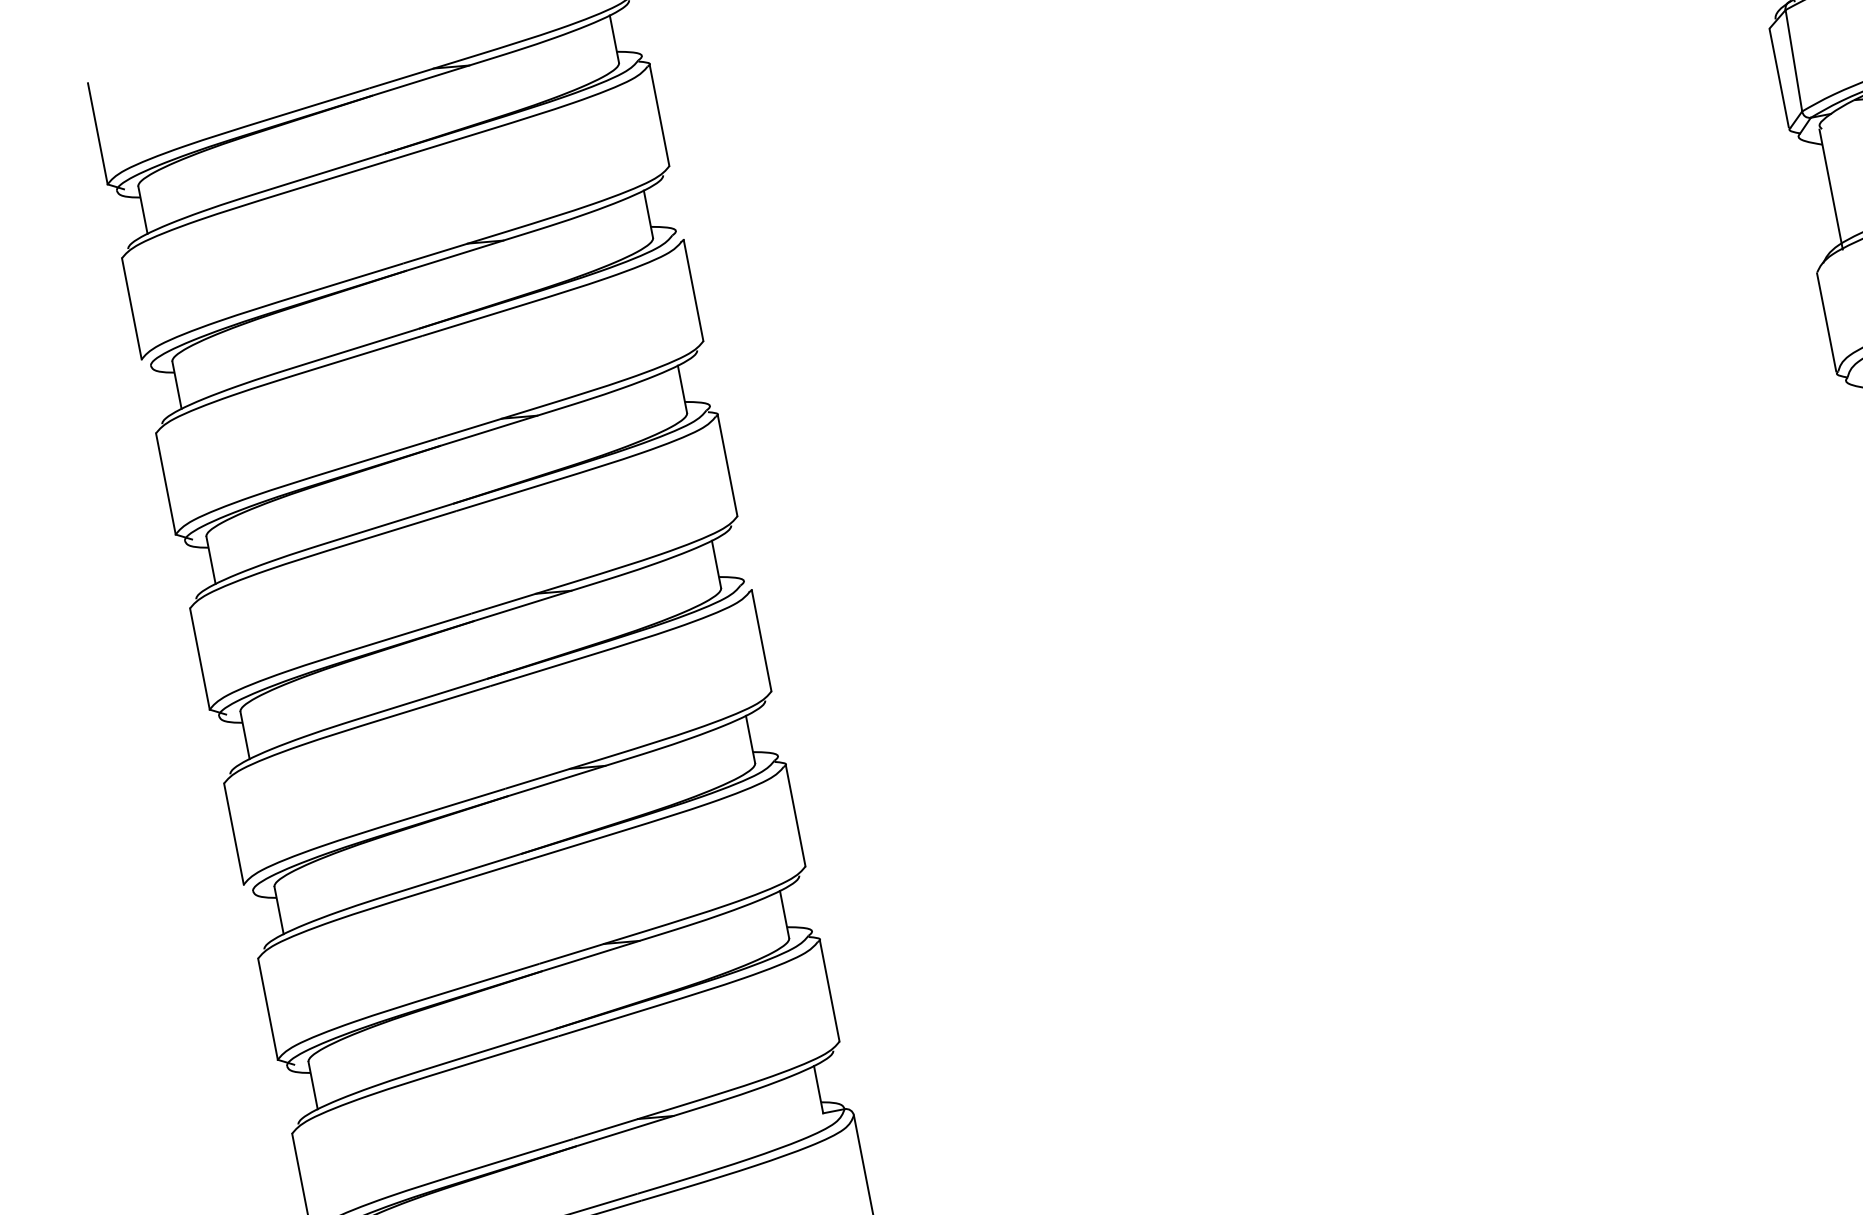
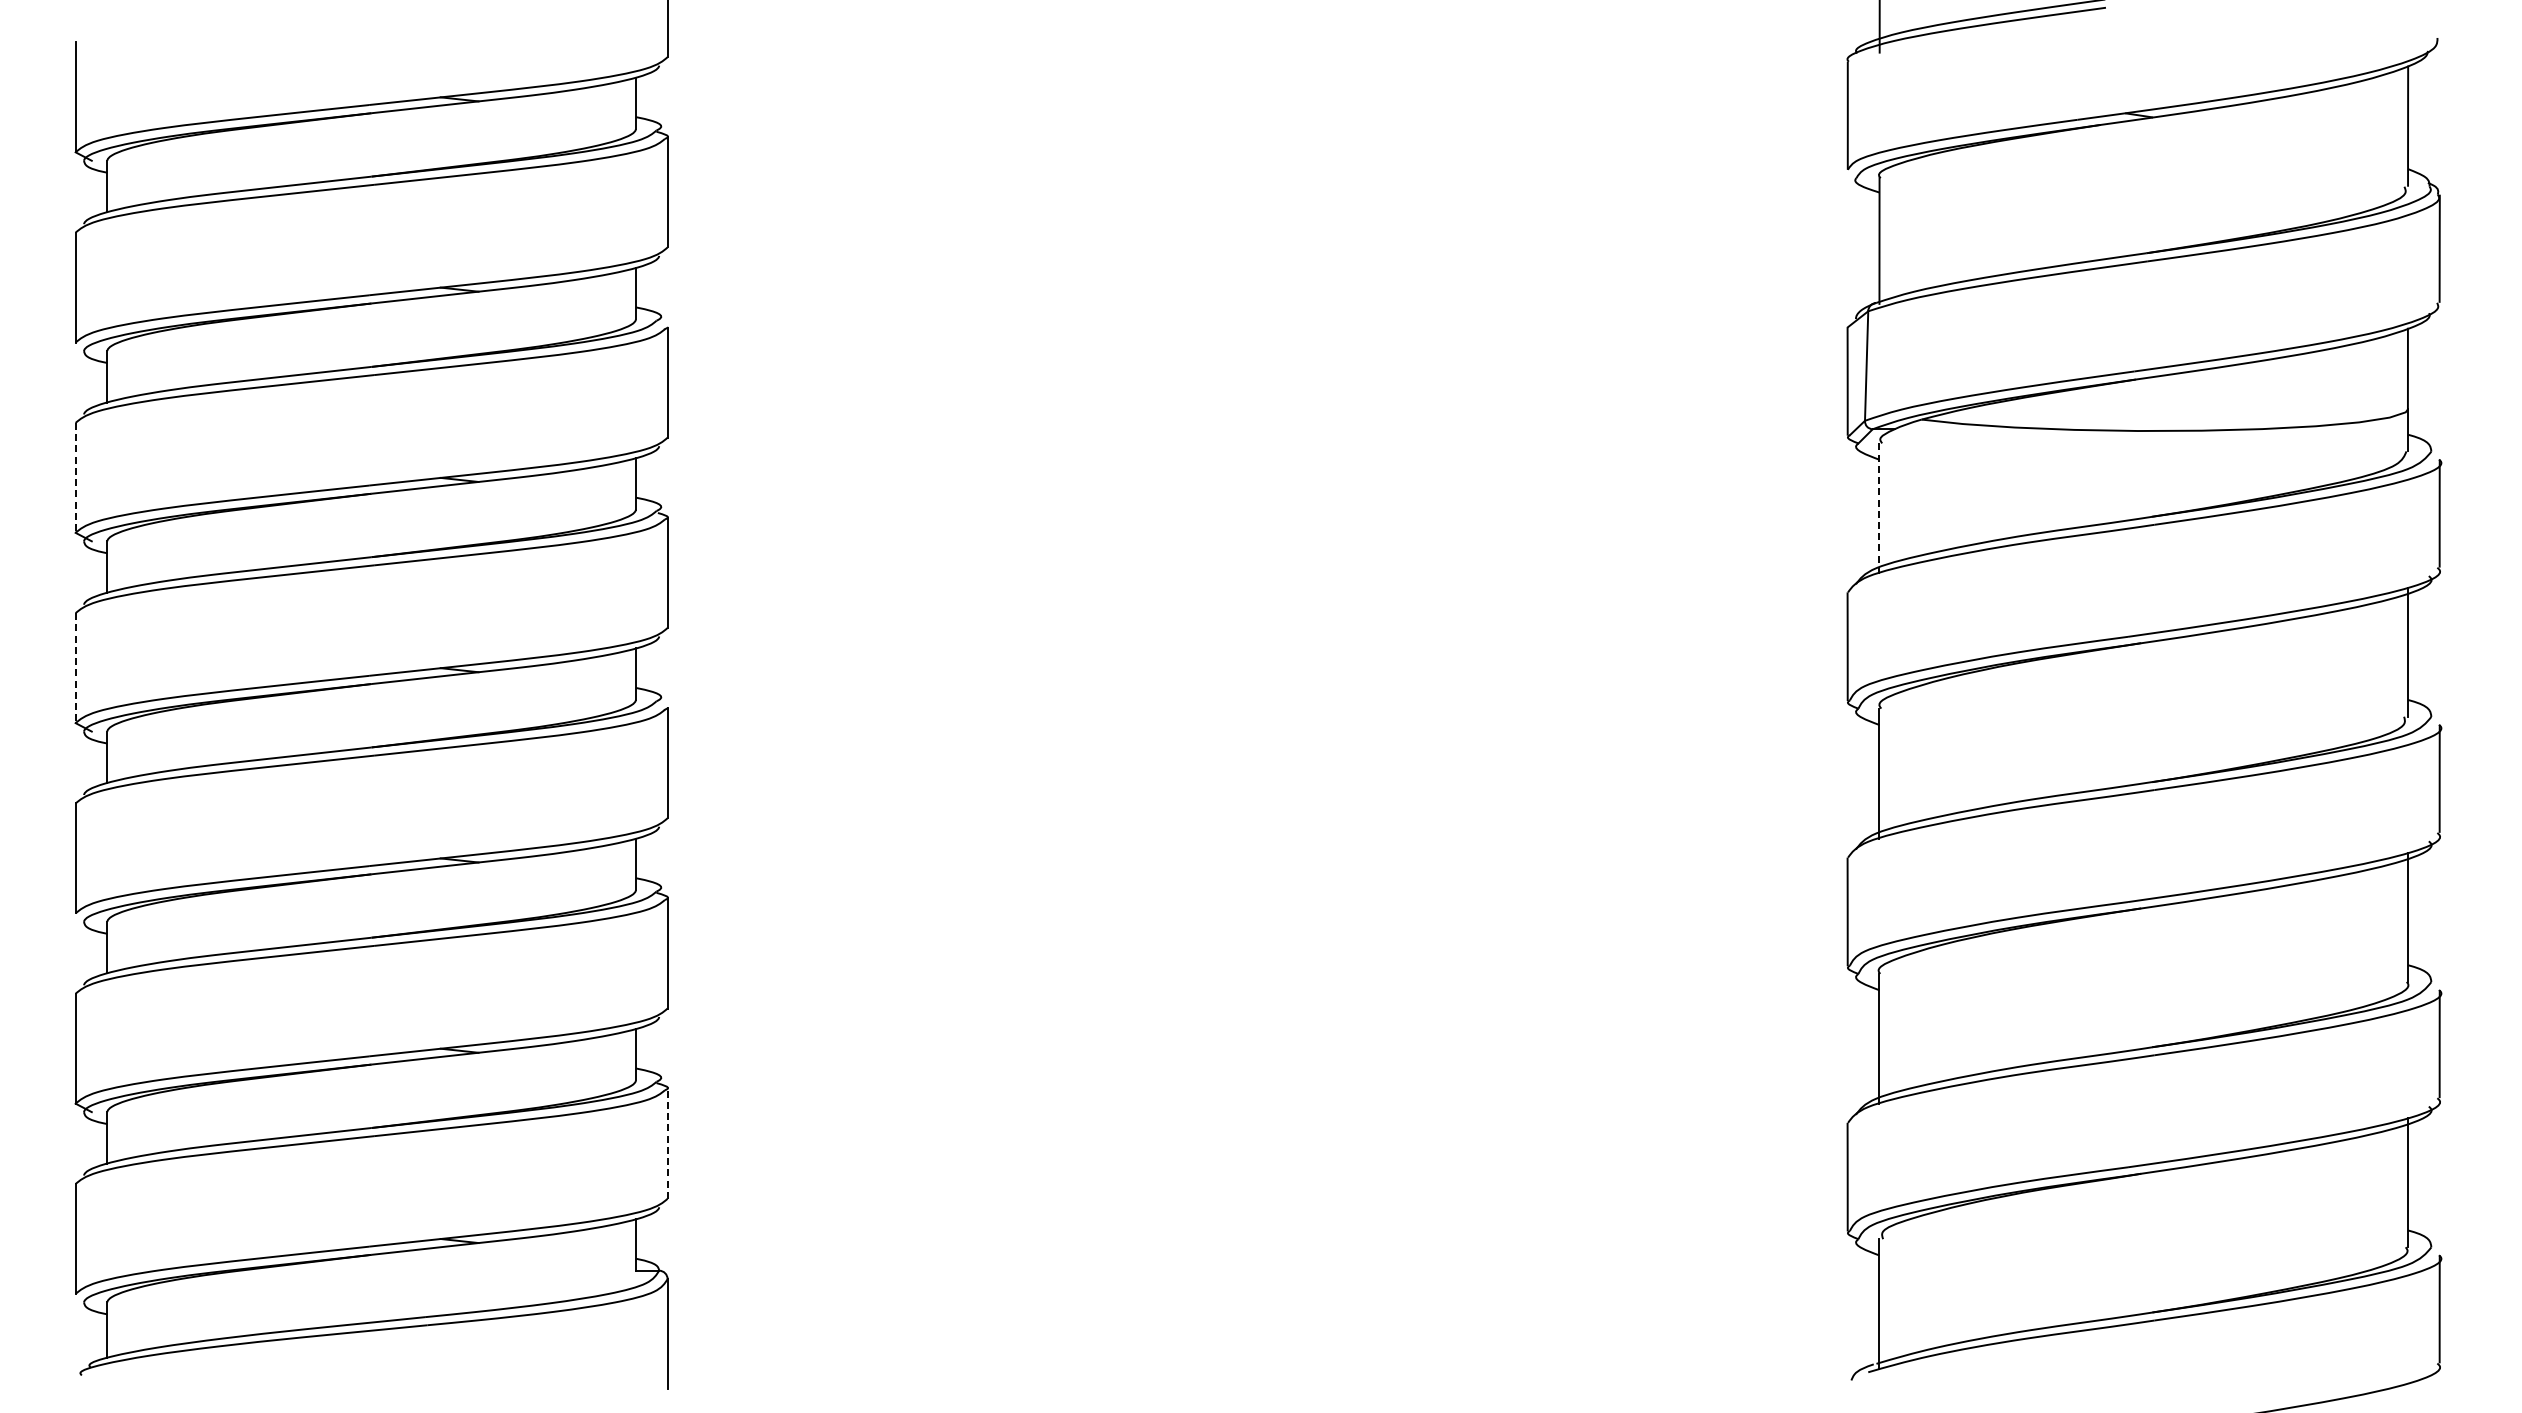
line: (1831, 190) -> (1879, 509), solid -> dashed
line: (165, 483) -> (75, 477), solid -> dashed
line: (199, 659) -> (75, 668), solid -> dashed
line: (829, 990) -> (667, 1143), solid -> dashed

